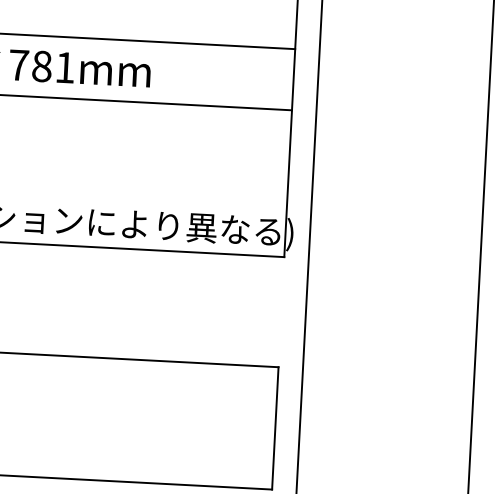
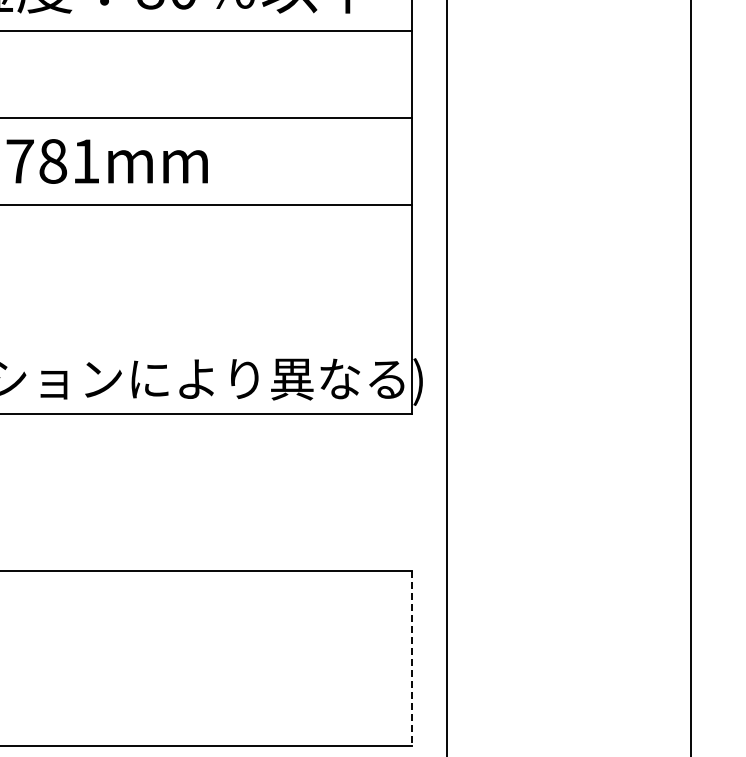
line: (275, 428) -> (411, 658), solid -> dashed

